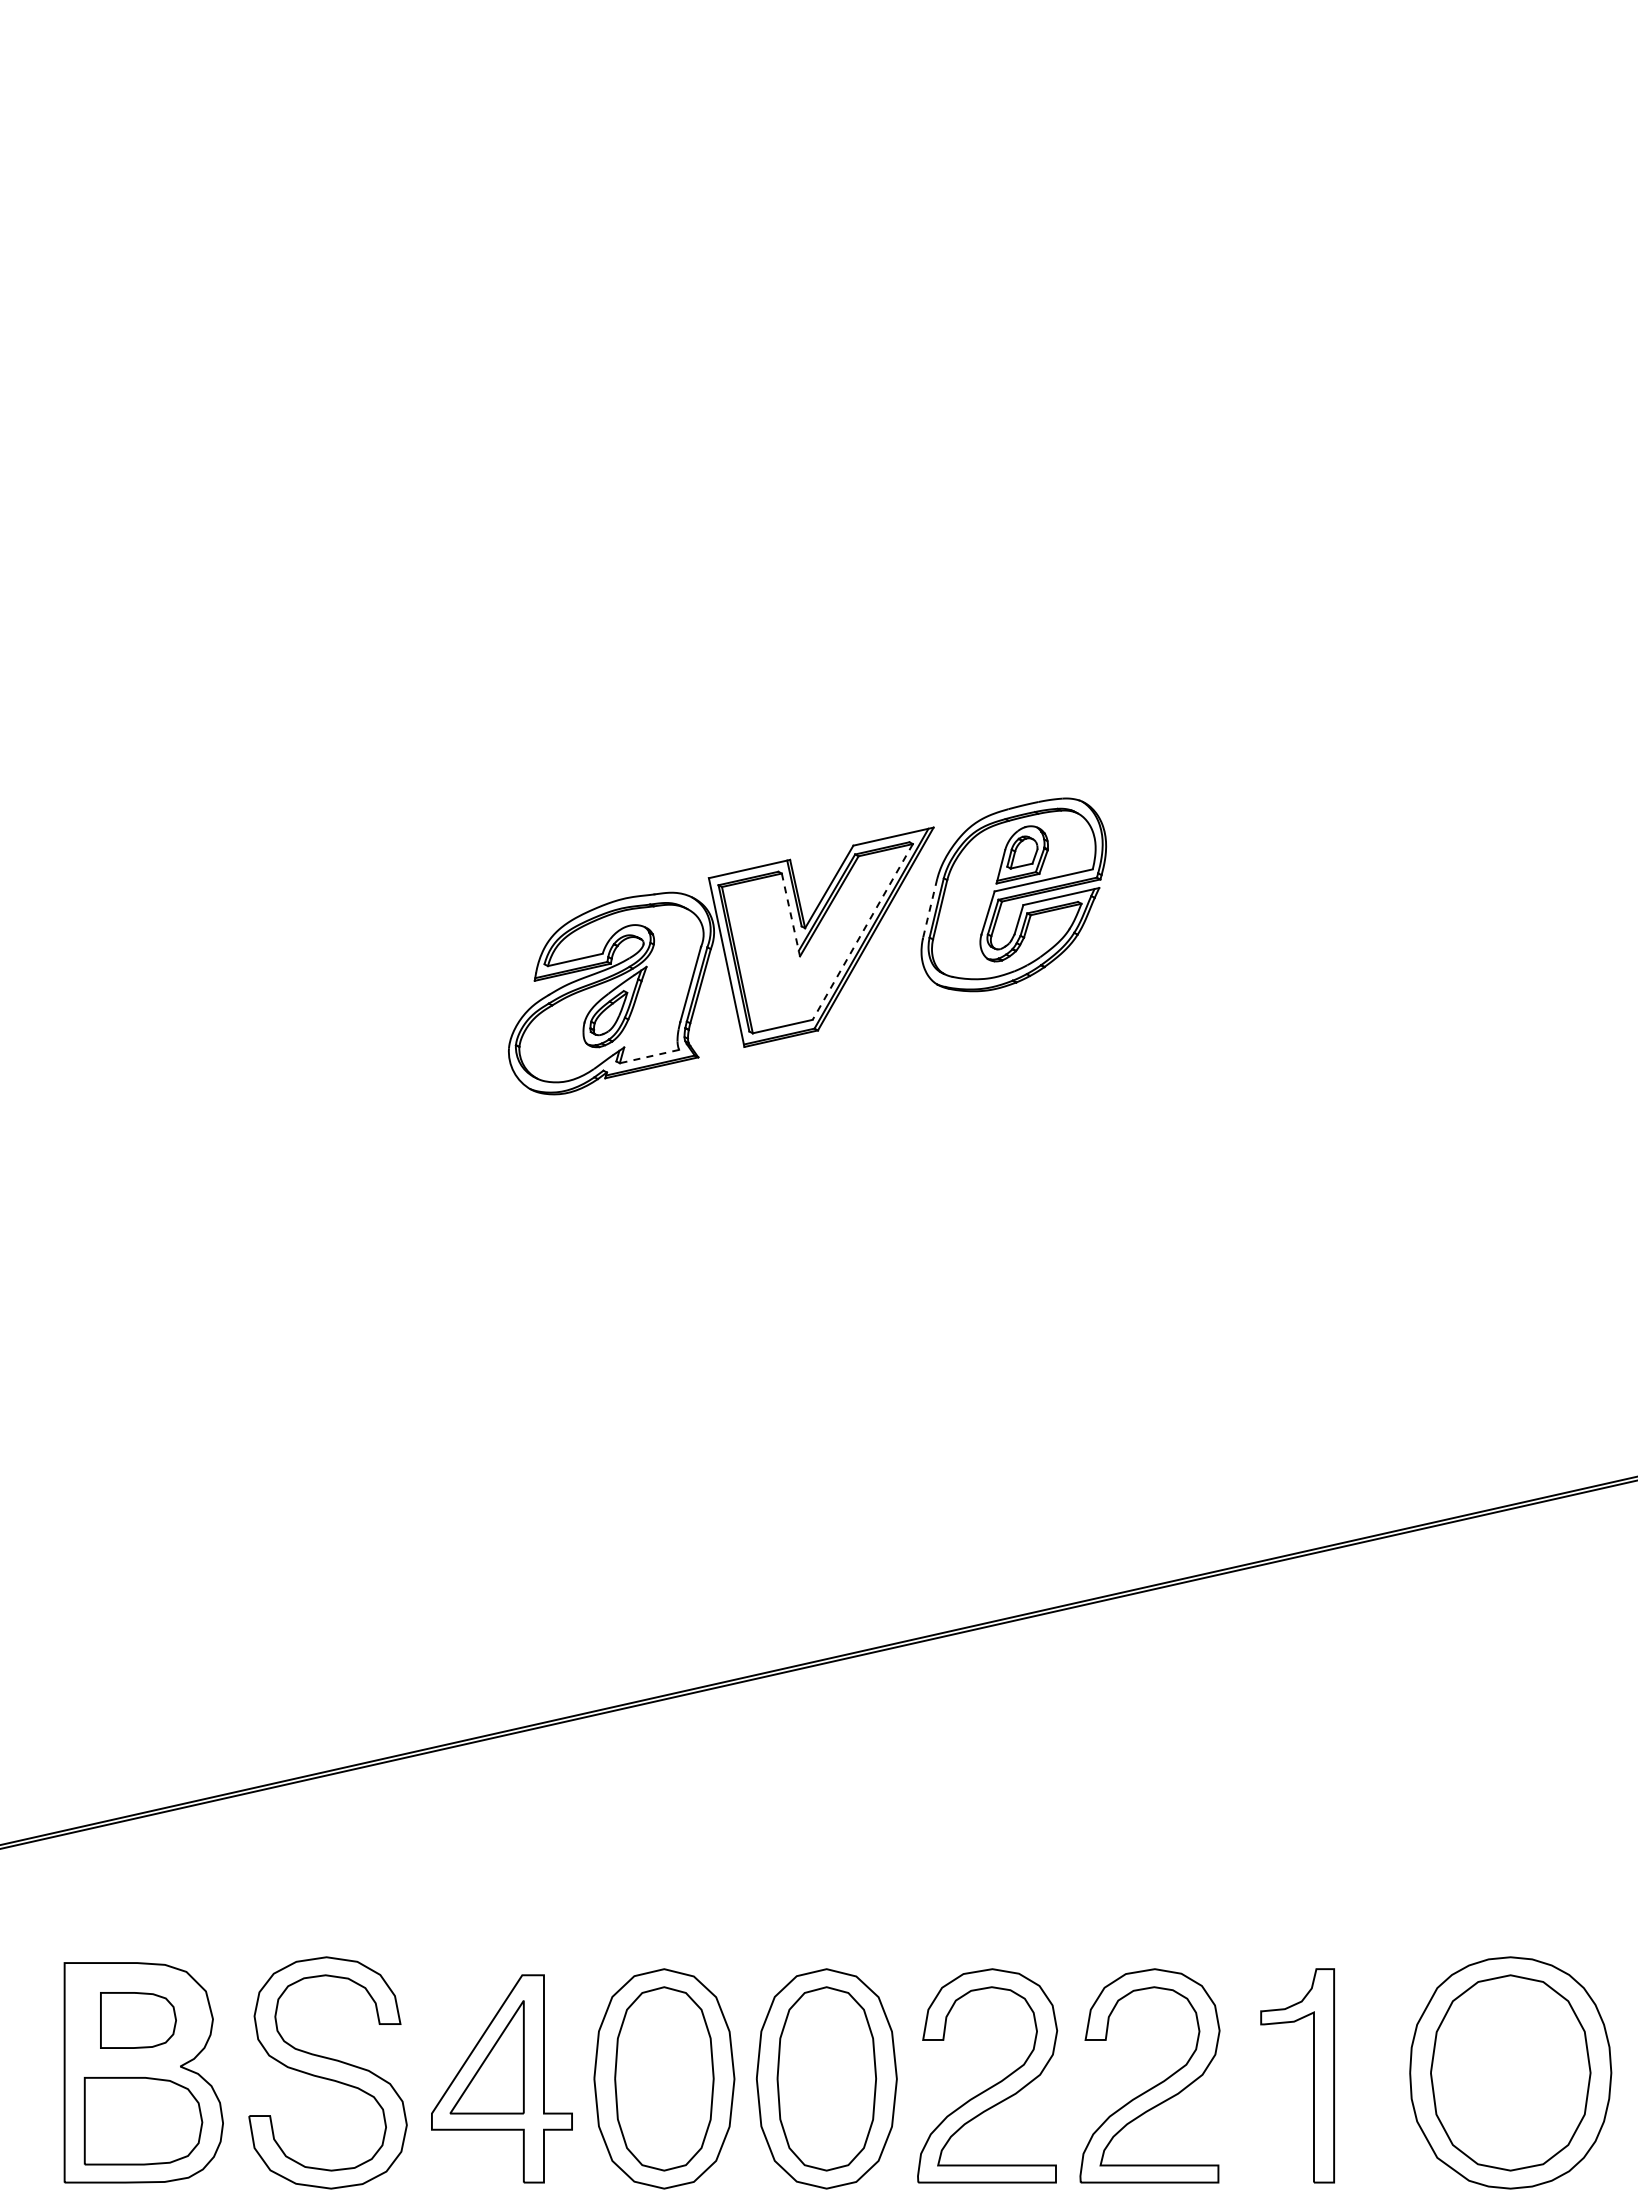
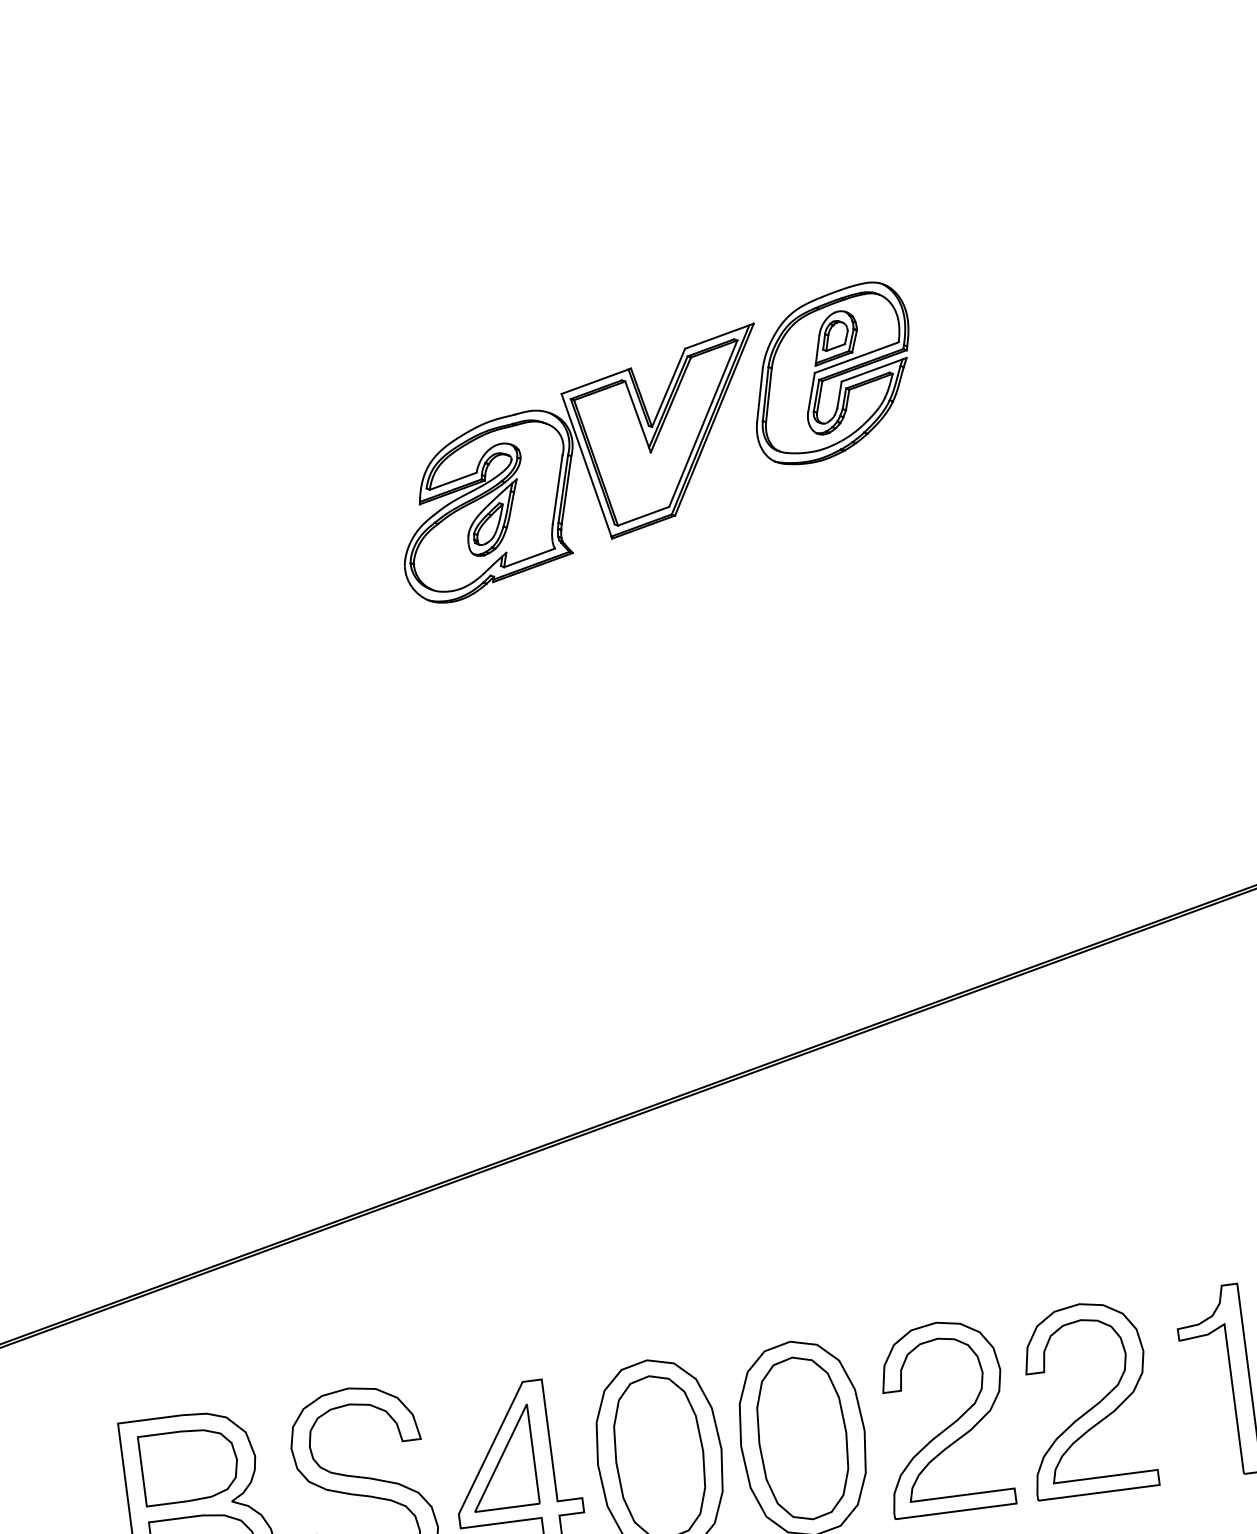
line: (930, 908) -> (760, 395), dashed -> solid
line: (791, 915) -> (638, 417), dashed -> solid
line: (862, 932) -> (703, 424), dashed -> solid
line: (649, 1056) -> (529, 557), dashed -> solid
part: (138, 2020) -> (189, 1465), size x1.43

